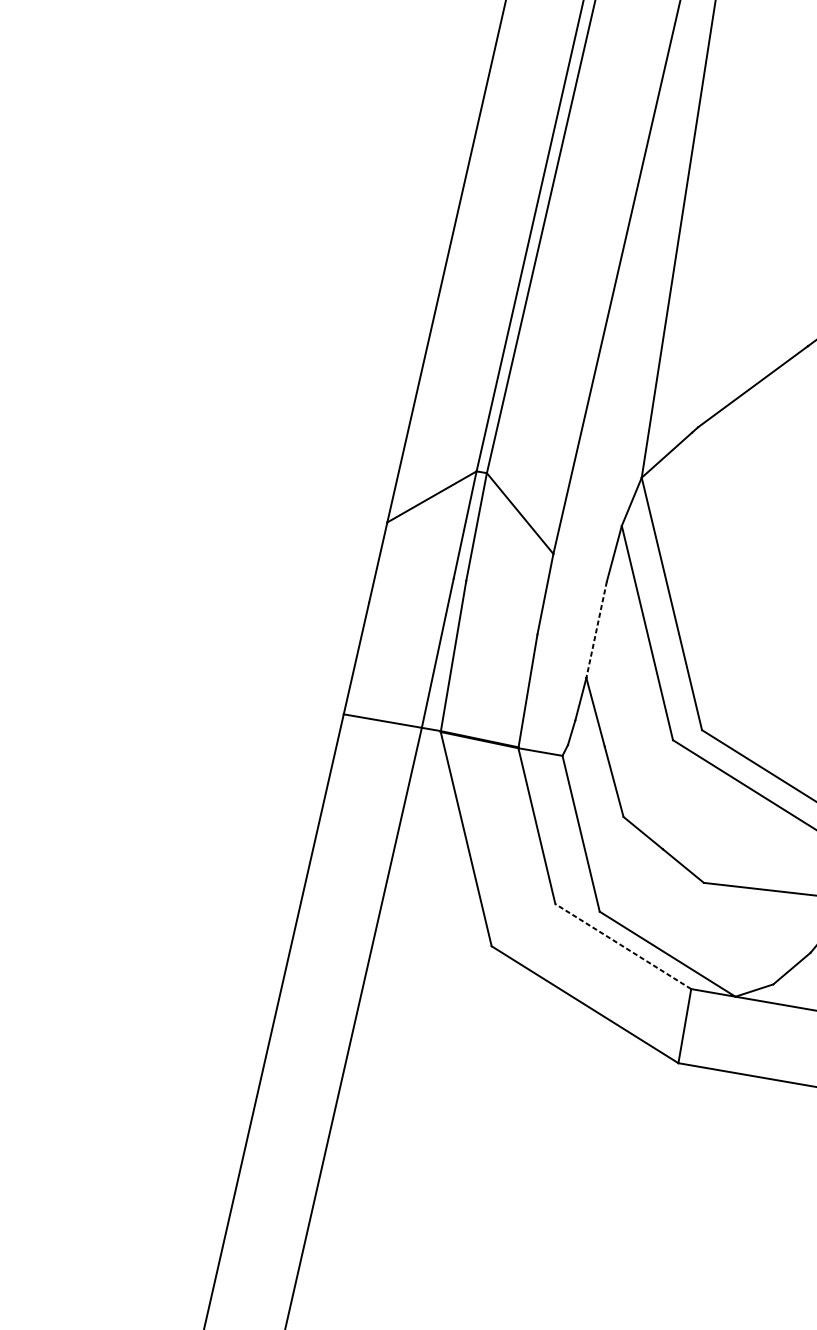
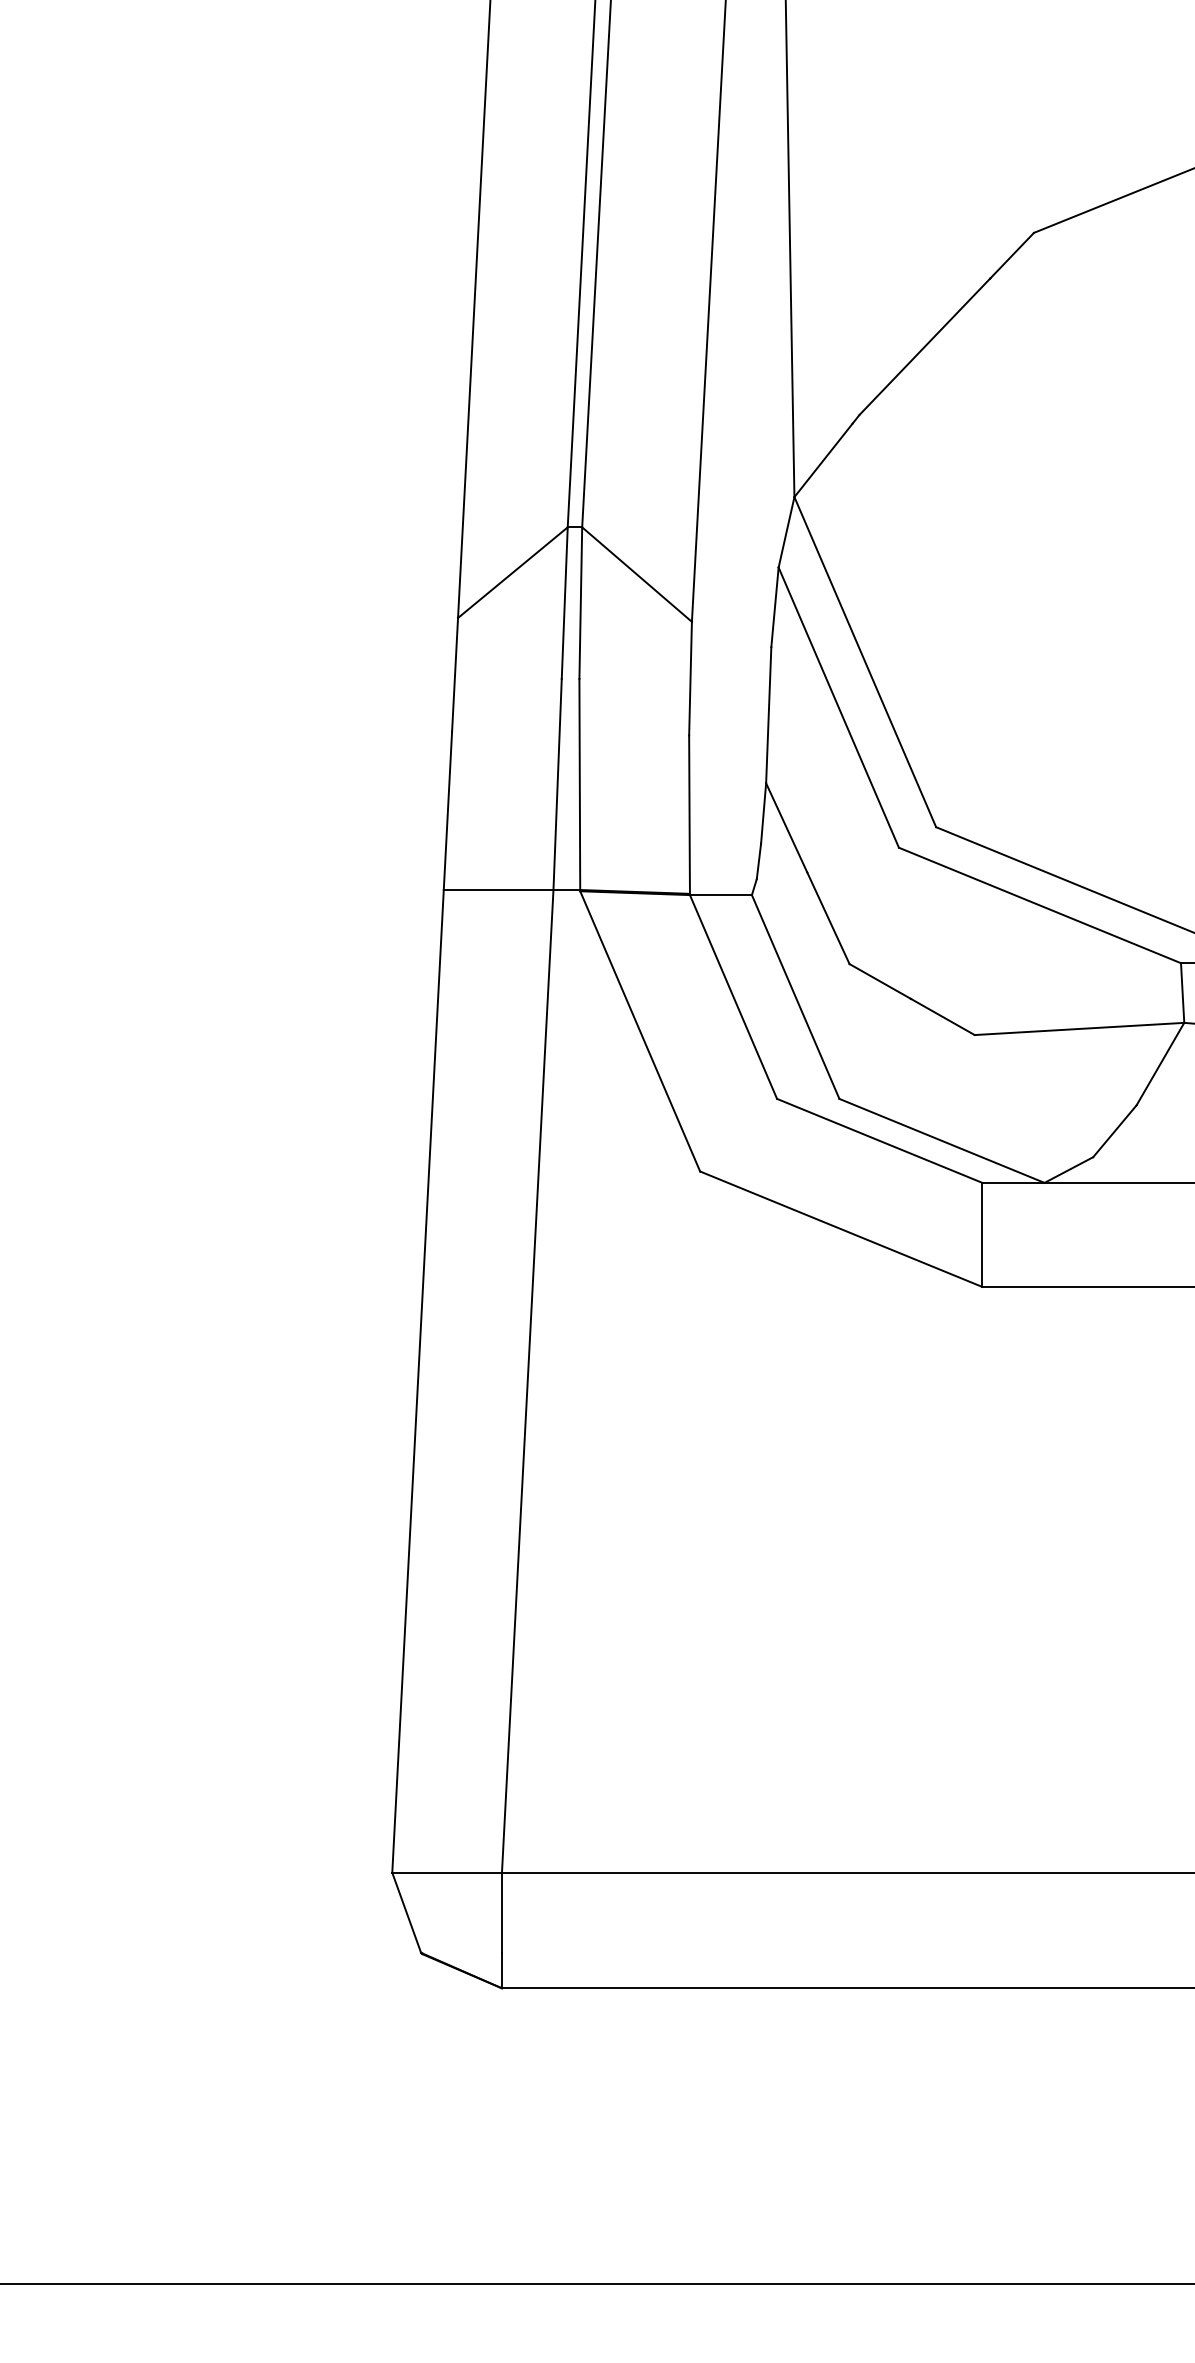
line: (596, 630) -> (768, 715), dashed -> solid
line: (623, 946) -> (879, 1140), dashed -> solid

